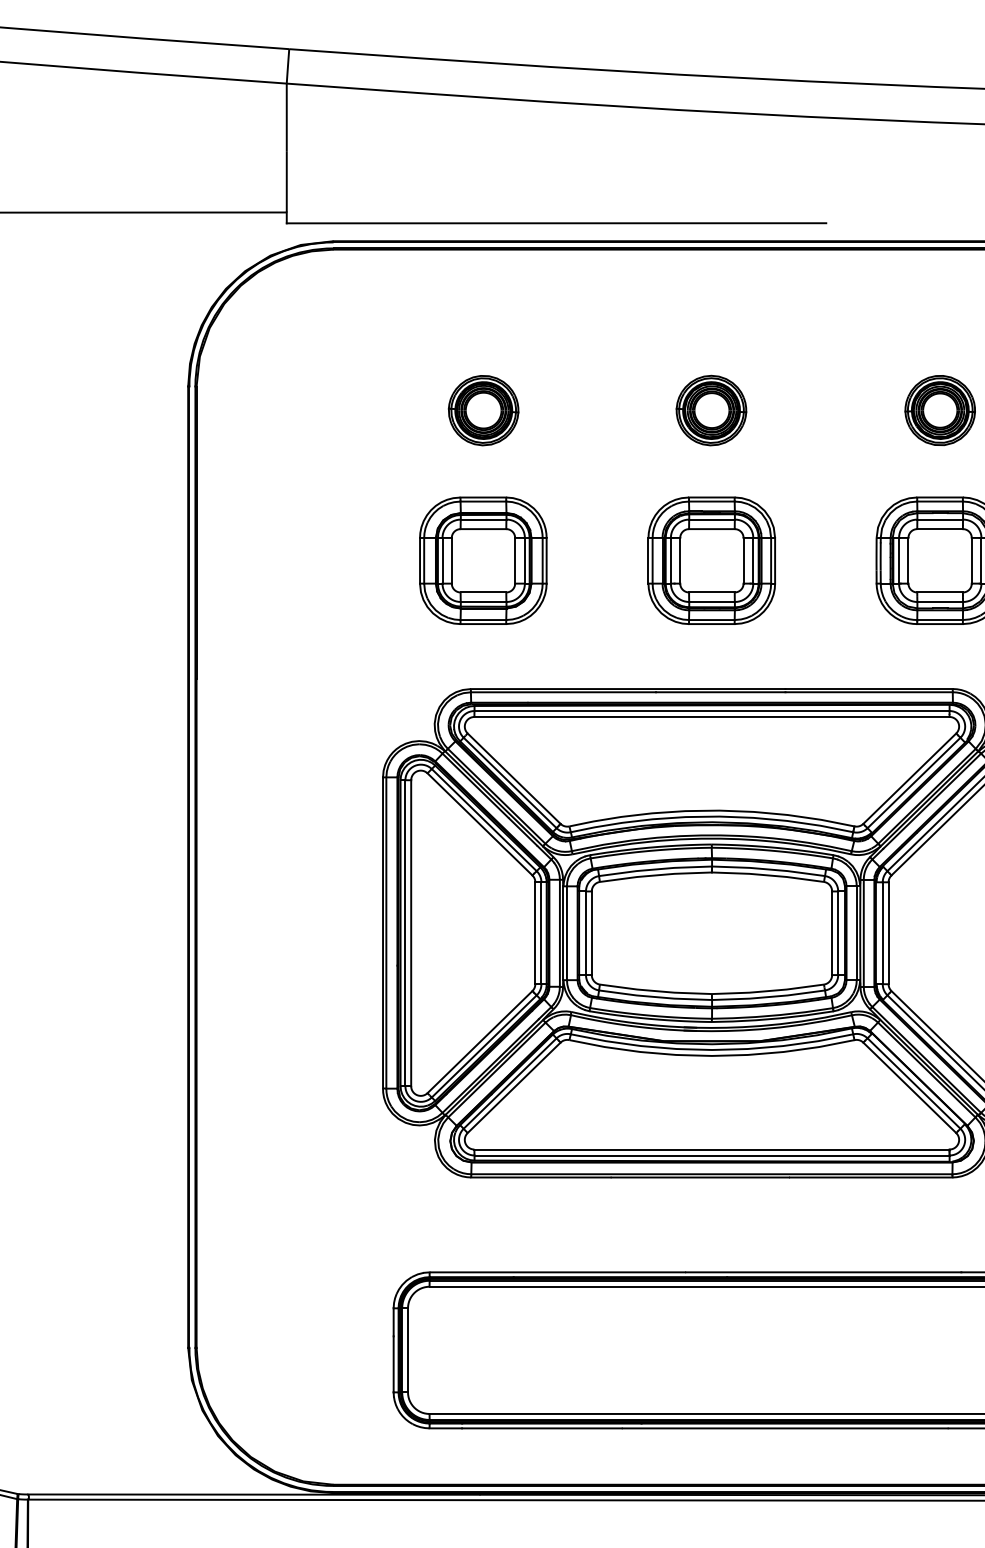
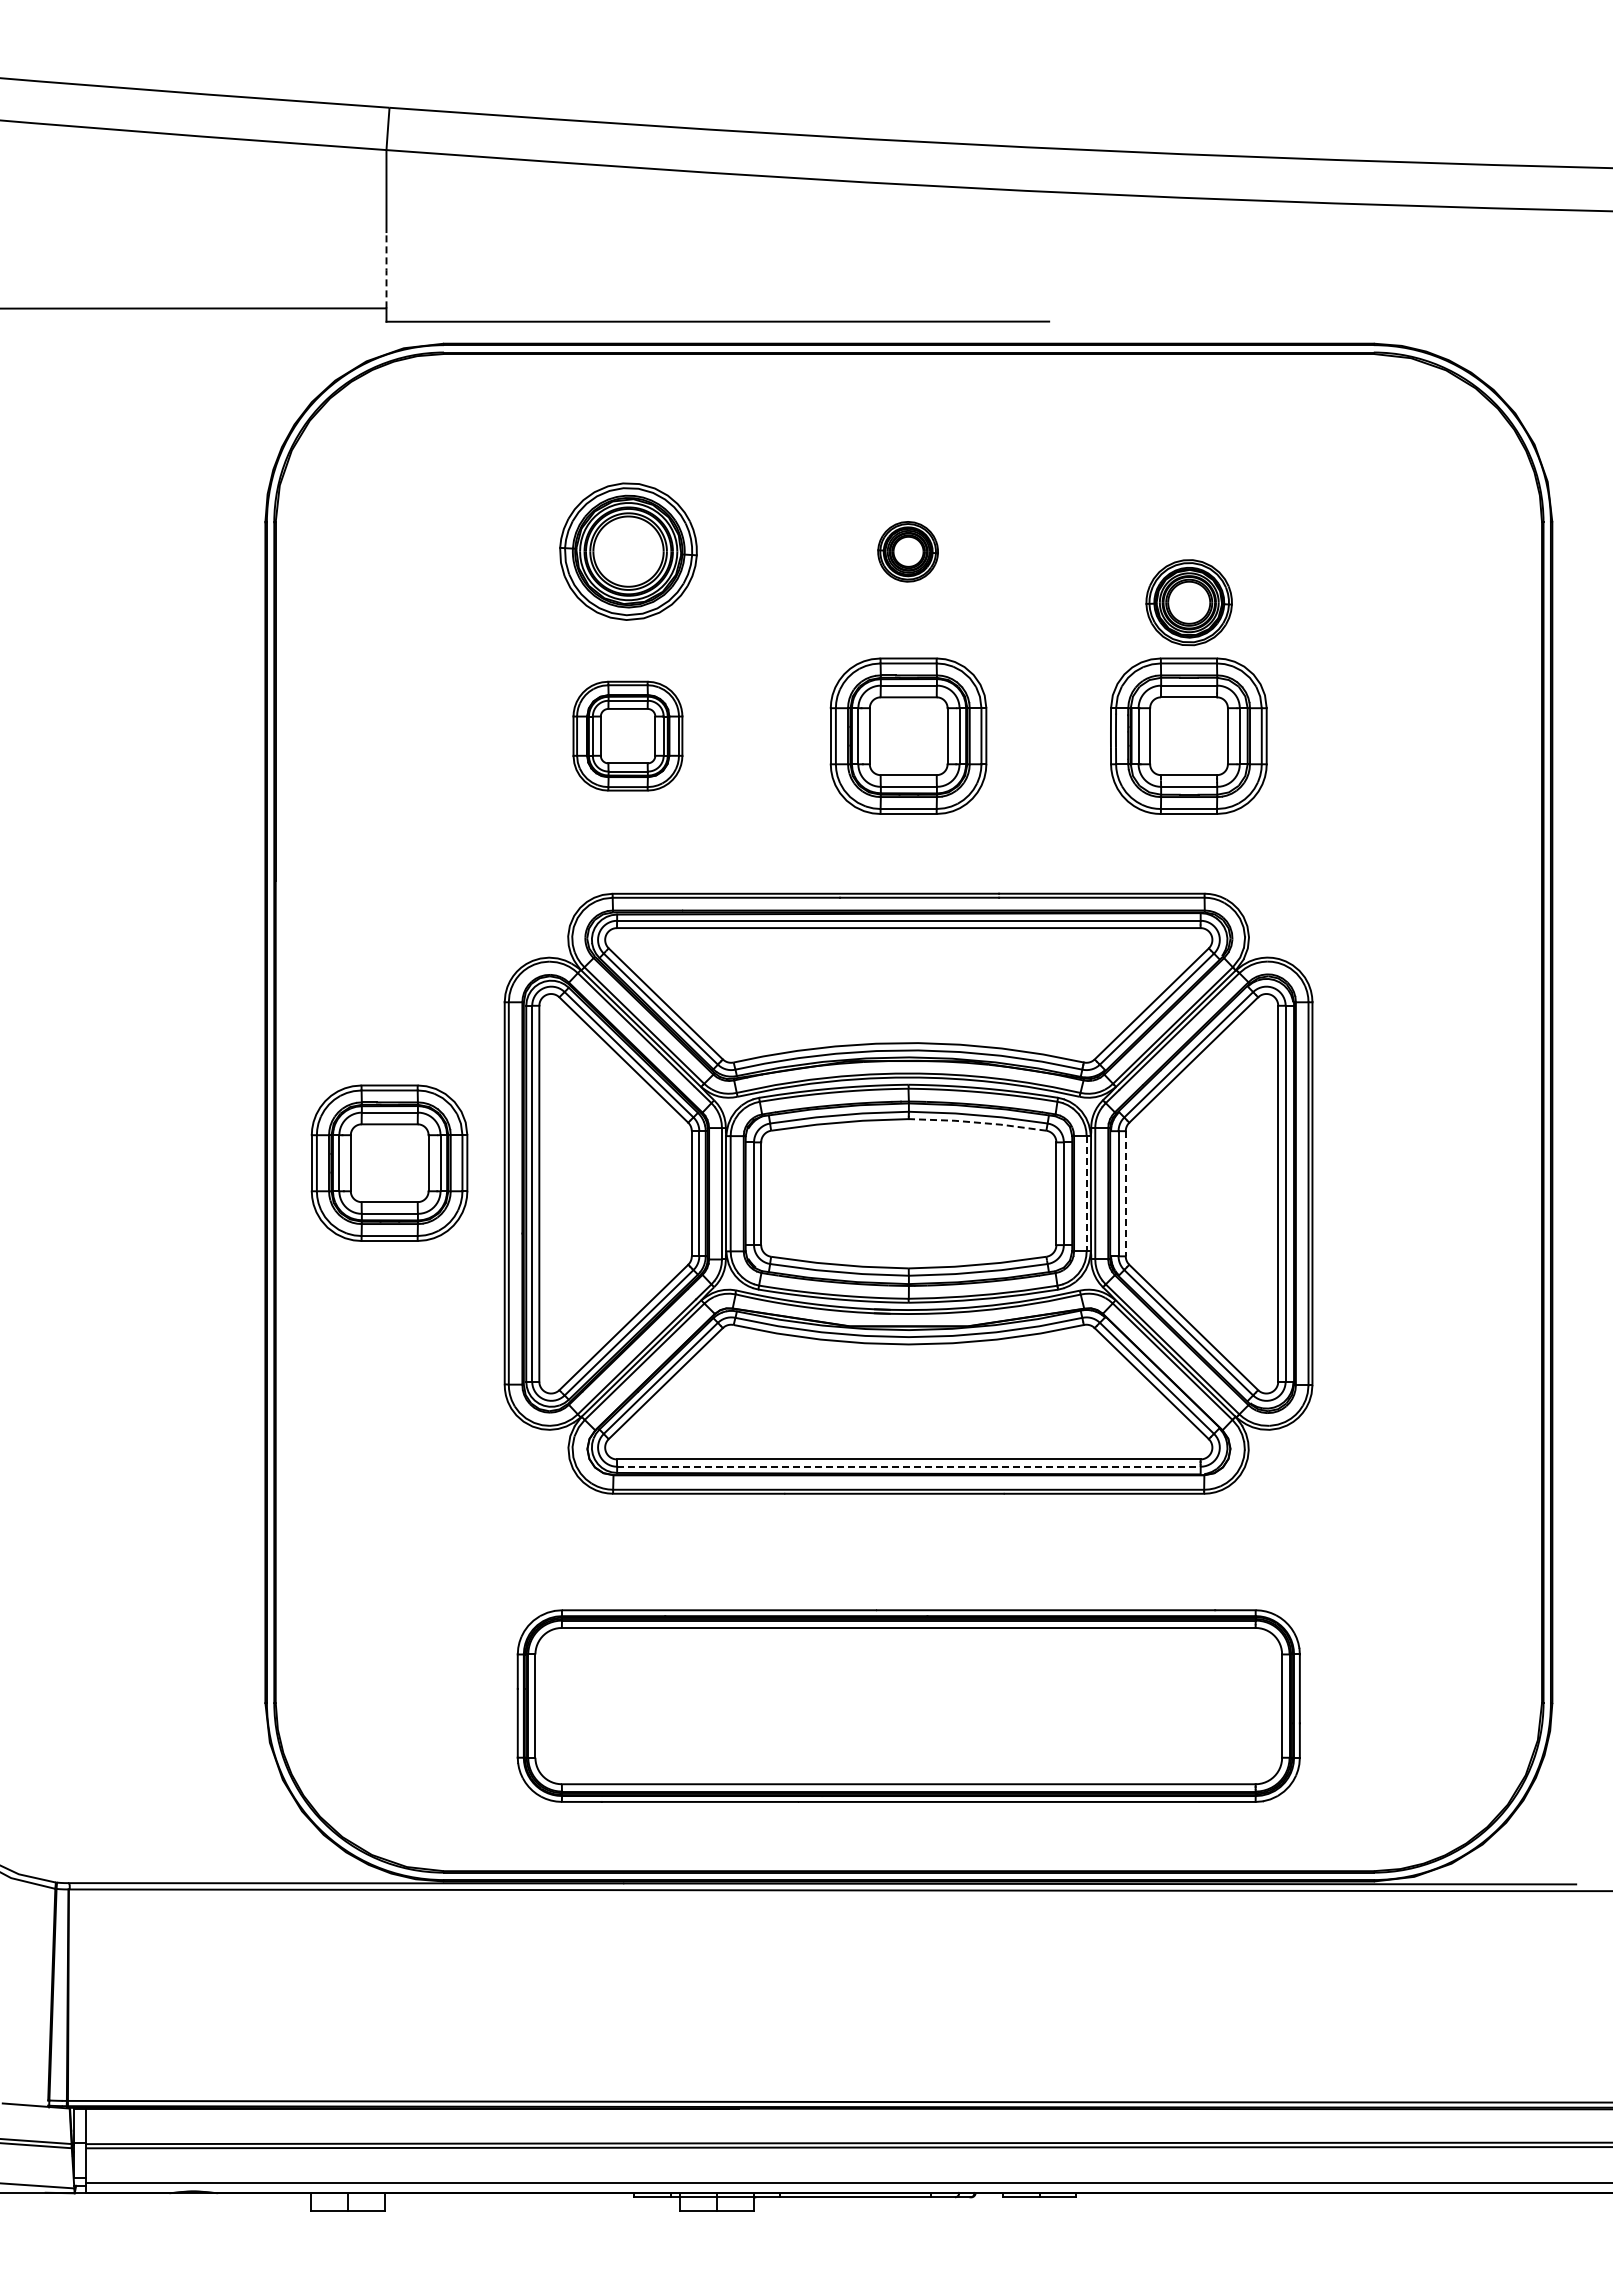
line: (286, 181) -> (386, 270), solid -> dashed
part: (482, 410) -> (627, 551), size x1.6
part: (710, 410) -> (907, 551), size x0.7
part: (939, 410) -> (1188, 602), moved
part: (482, 560) -> (627, 735), size x0.7
line: (767, 875) -> (977, 1122), solid -> dashed
part: (289, 907) -> (389, 1162), added
line: (856, 933) -> (1086, 1193), solid -> dashed
line: (888, 933) -> (1125, 1193), solid -> dashed
line: (711, 1155) -> (908, 1466), solid -> dashed

